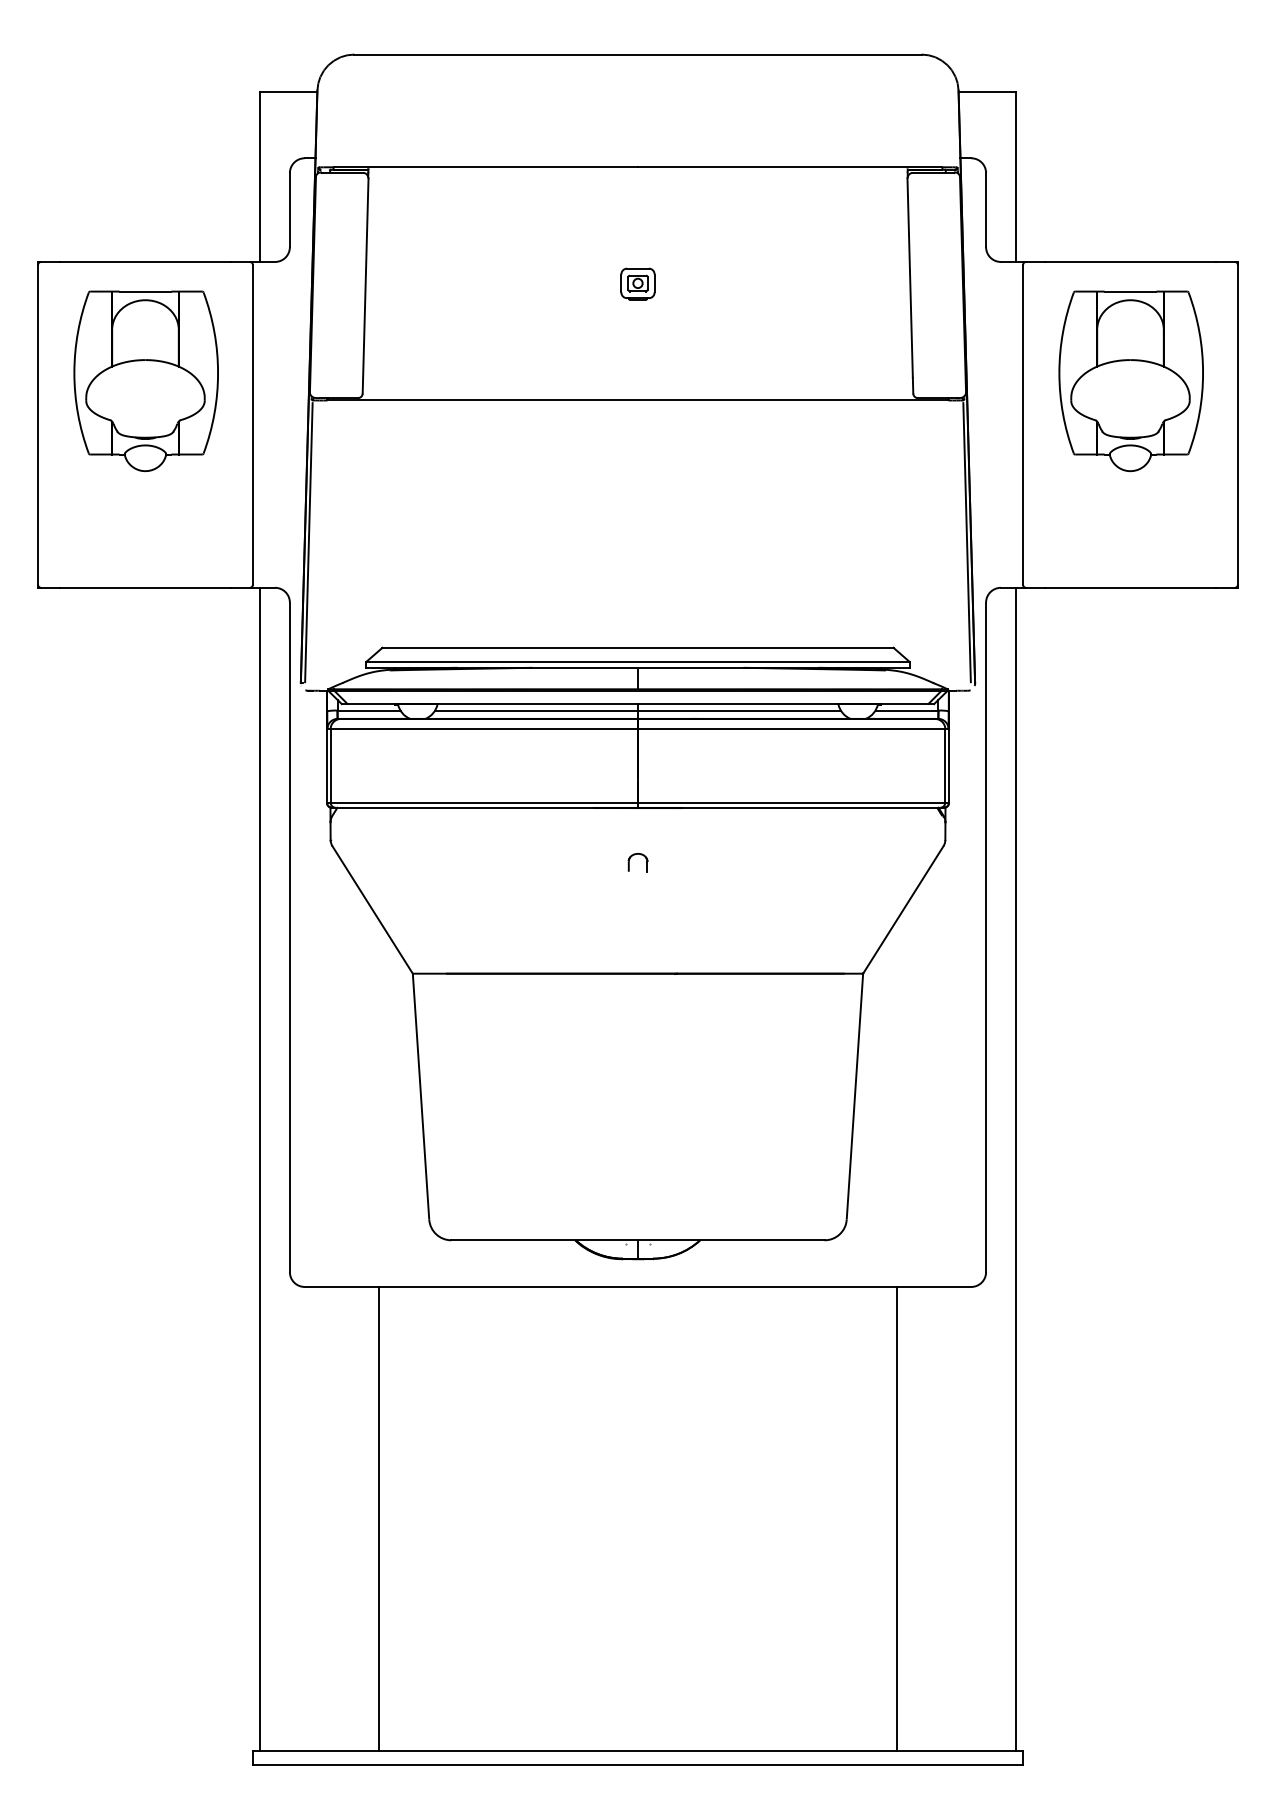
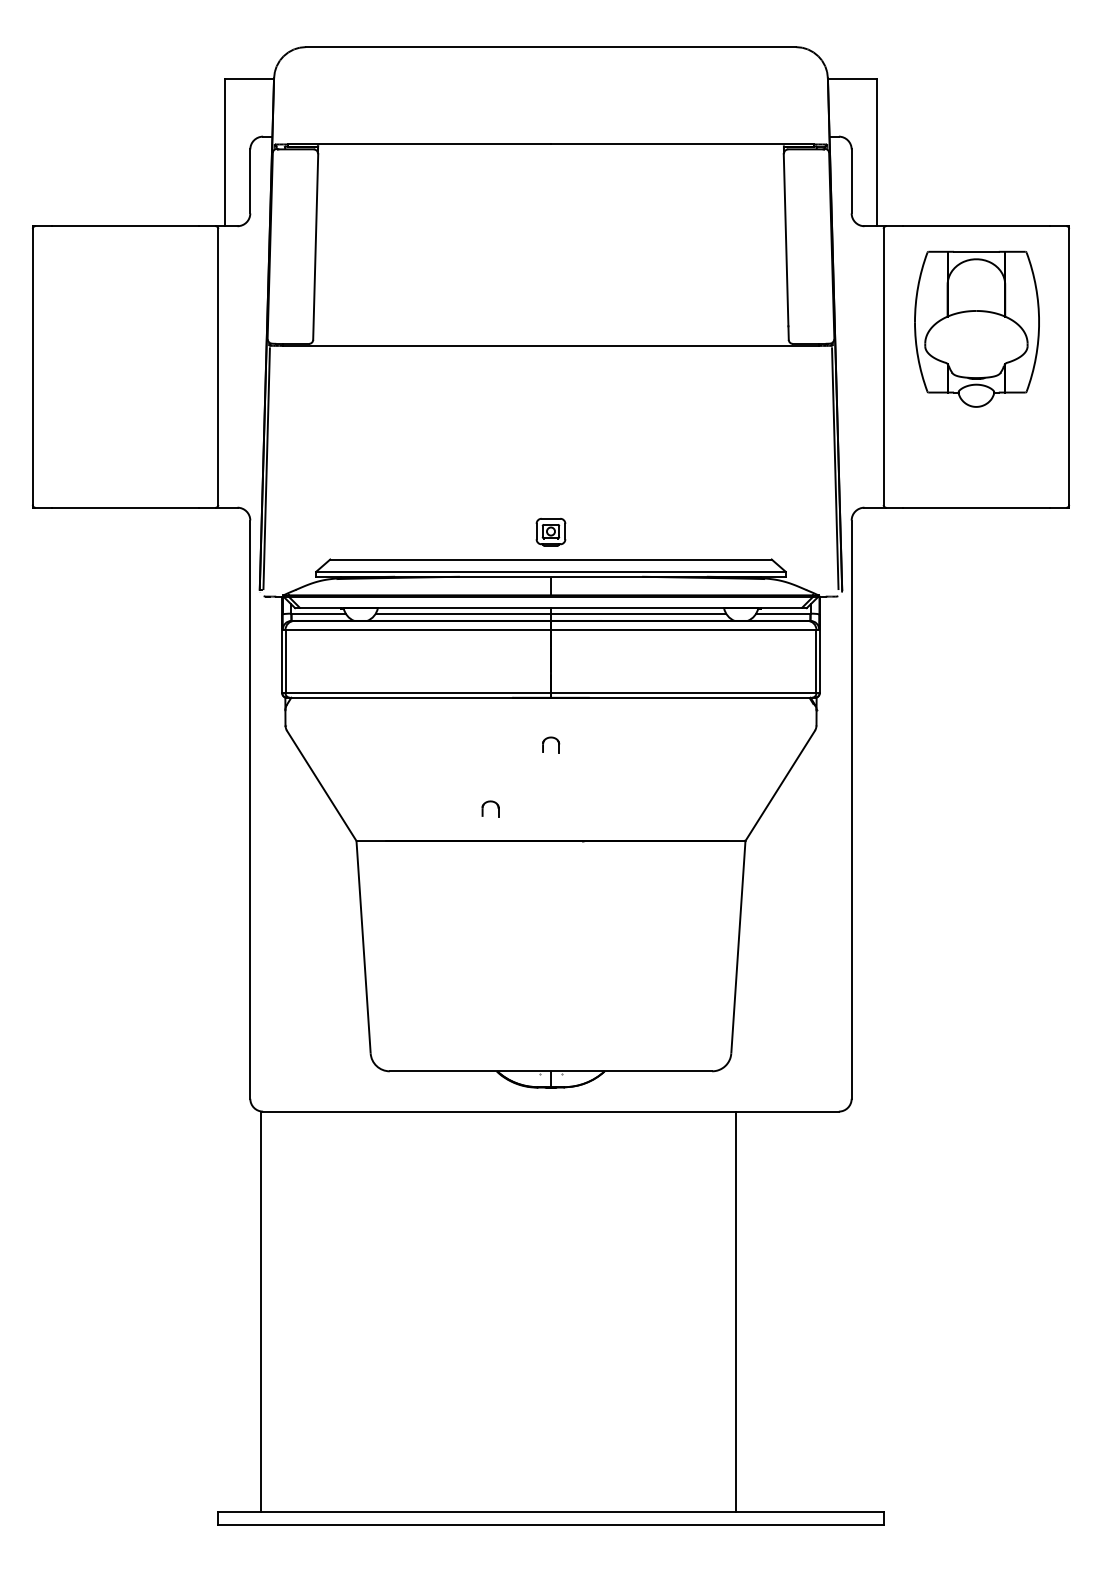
part: (637, 283) -> (550, 531), moved
part: (145, 381) -> (125, 329), removed
part: (565, 929) -> (488, 802), added
line: (260, 1168) -> (224, 1009), removed
line: (1015, 1168) -> (877, 1009), removed
line: (378, 1518) -> (260, 1311), moved
line: (897, 1518) -> (736, 1311), moved

